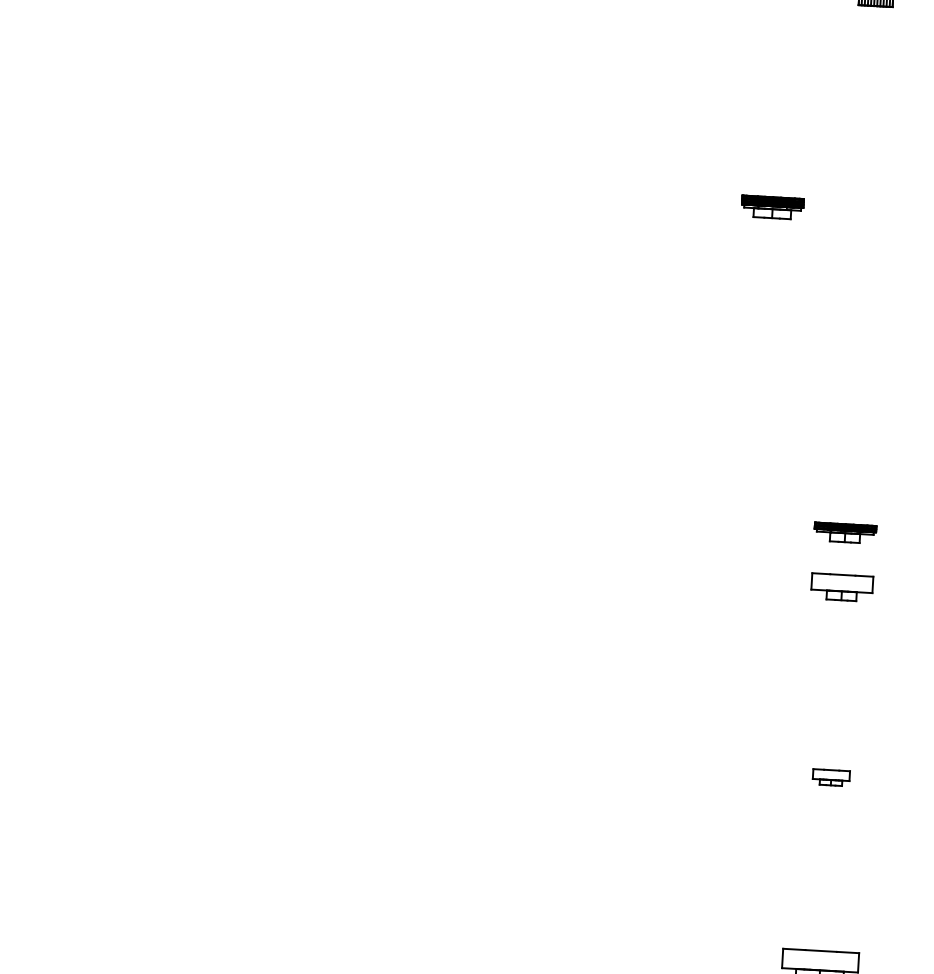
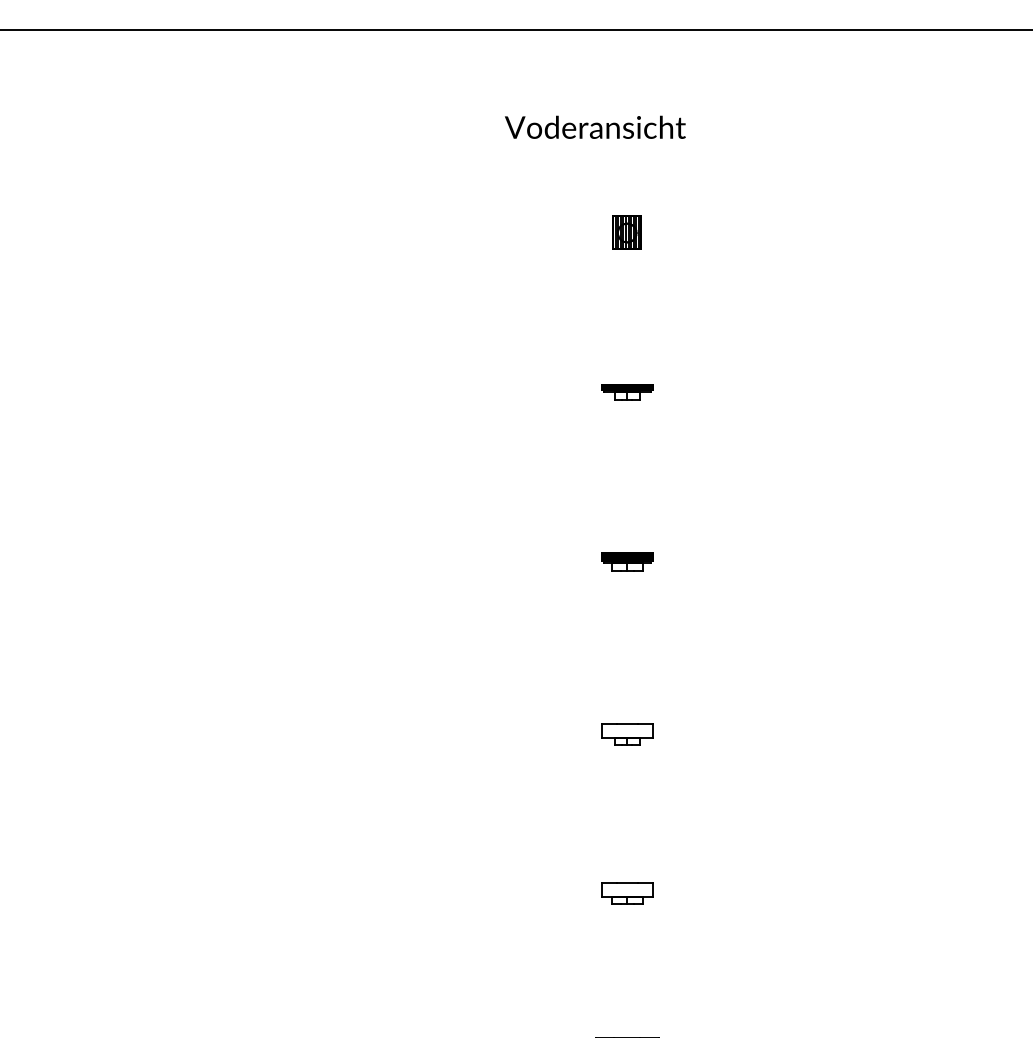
part: (773, 207) -> (627, 561), moved
part: (845, 533) -> (627, 392), moved
part: (831, 777) -> (627, 893), size x1.67

